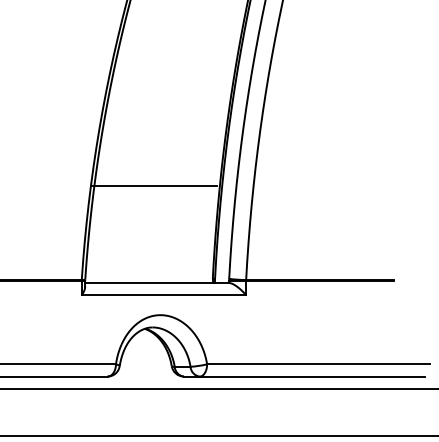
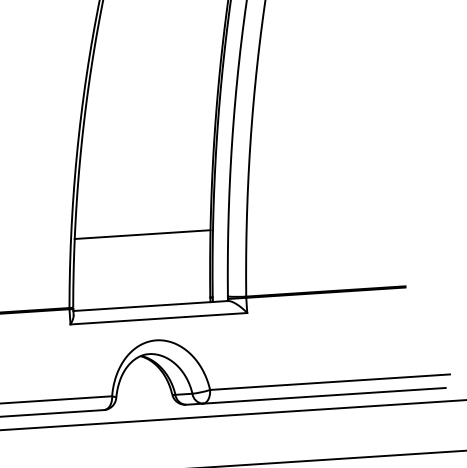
line: (153, 186) -> (142, 234), moved

